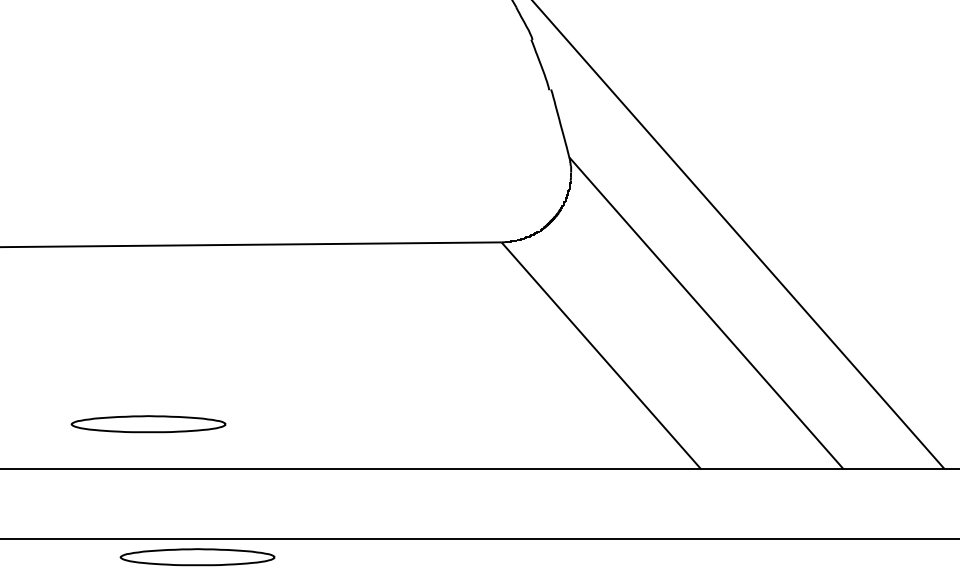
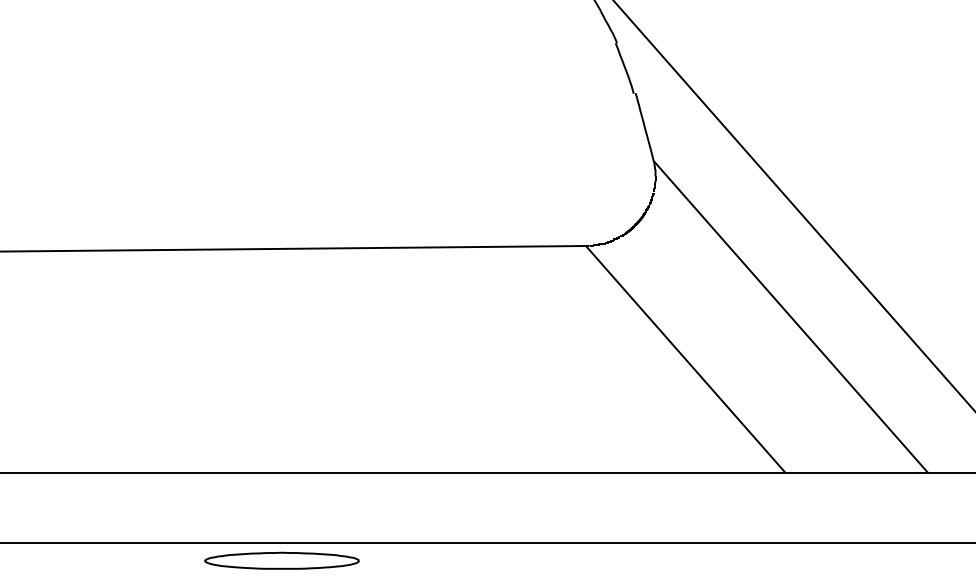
part: (148, 423) -> (232, 427), removed

